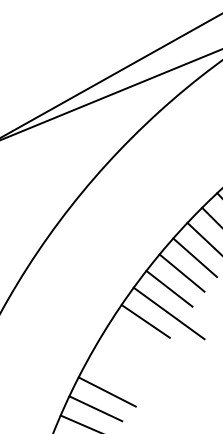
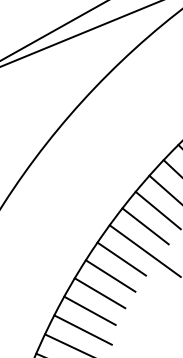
line: (134, 337) -> (110, 275), added
line: (124, 355) -> (100, 293), added
line: (113, 372) -> (89, 310), added

